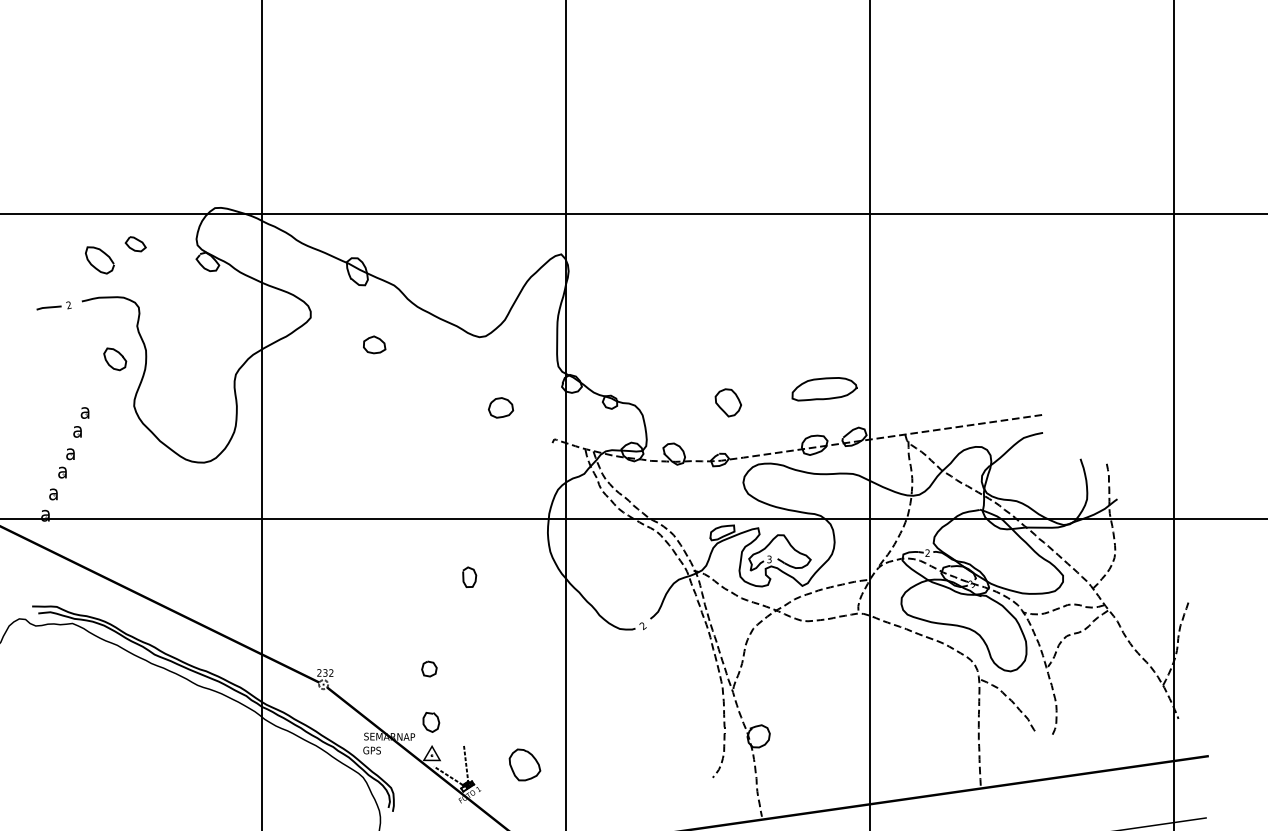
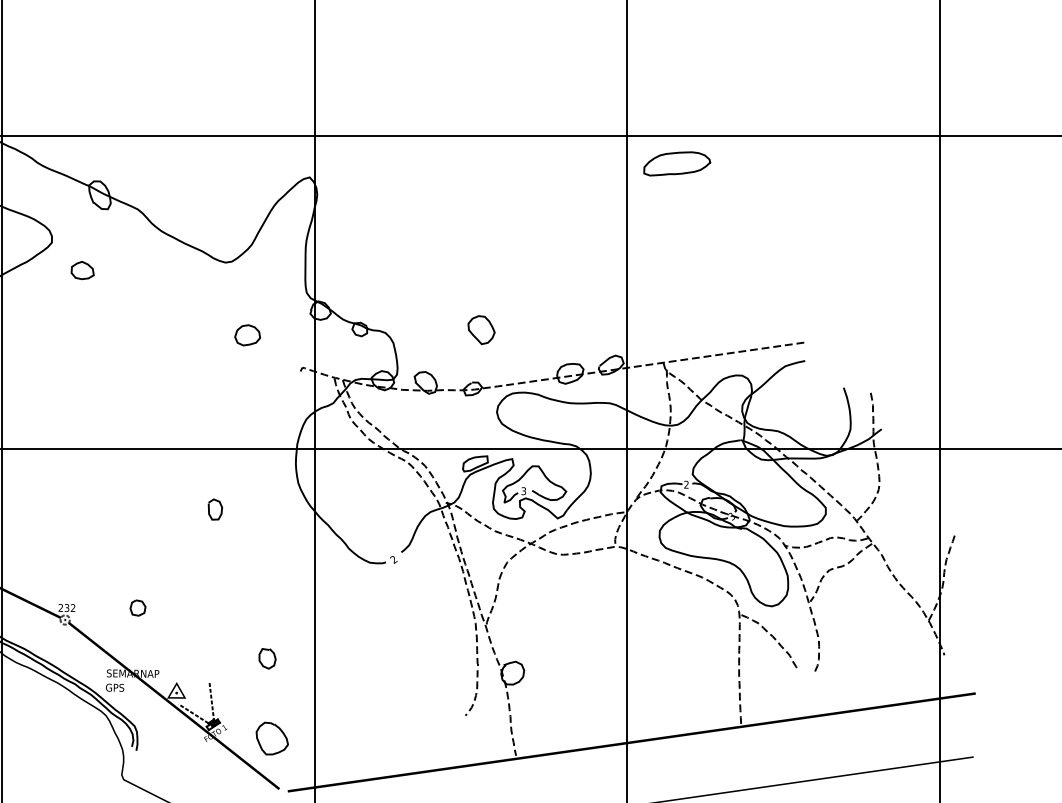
curve: (375, 338) -> (83, 263), moved
curve: (828, 397) -> (681, 172), moved
curve: (431, 663) -> (140, 602), moved
curve: (437, 720) -> (273, 656), moved
curve: (531, 756) -> (279, 729), moved

